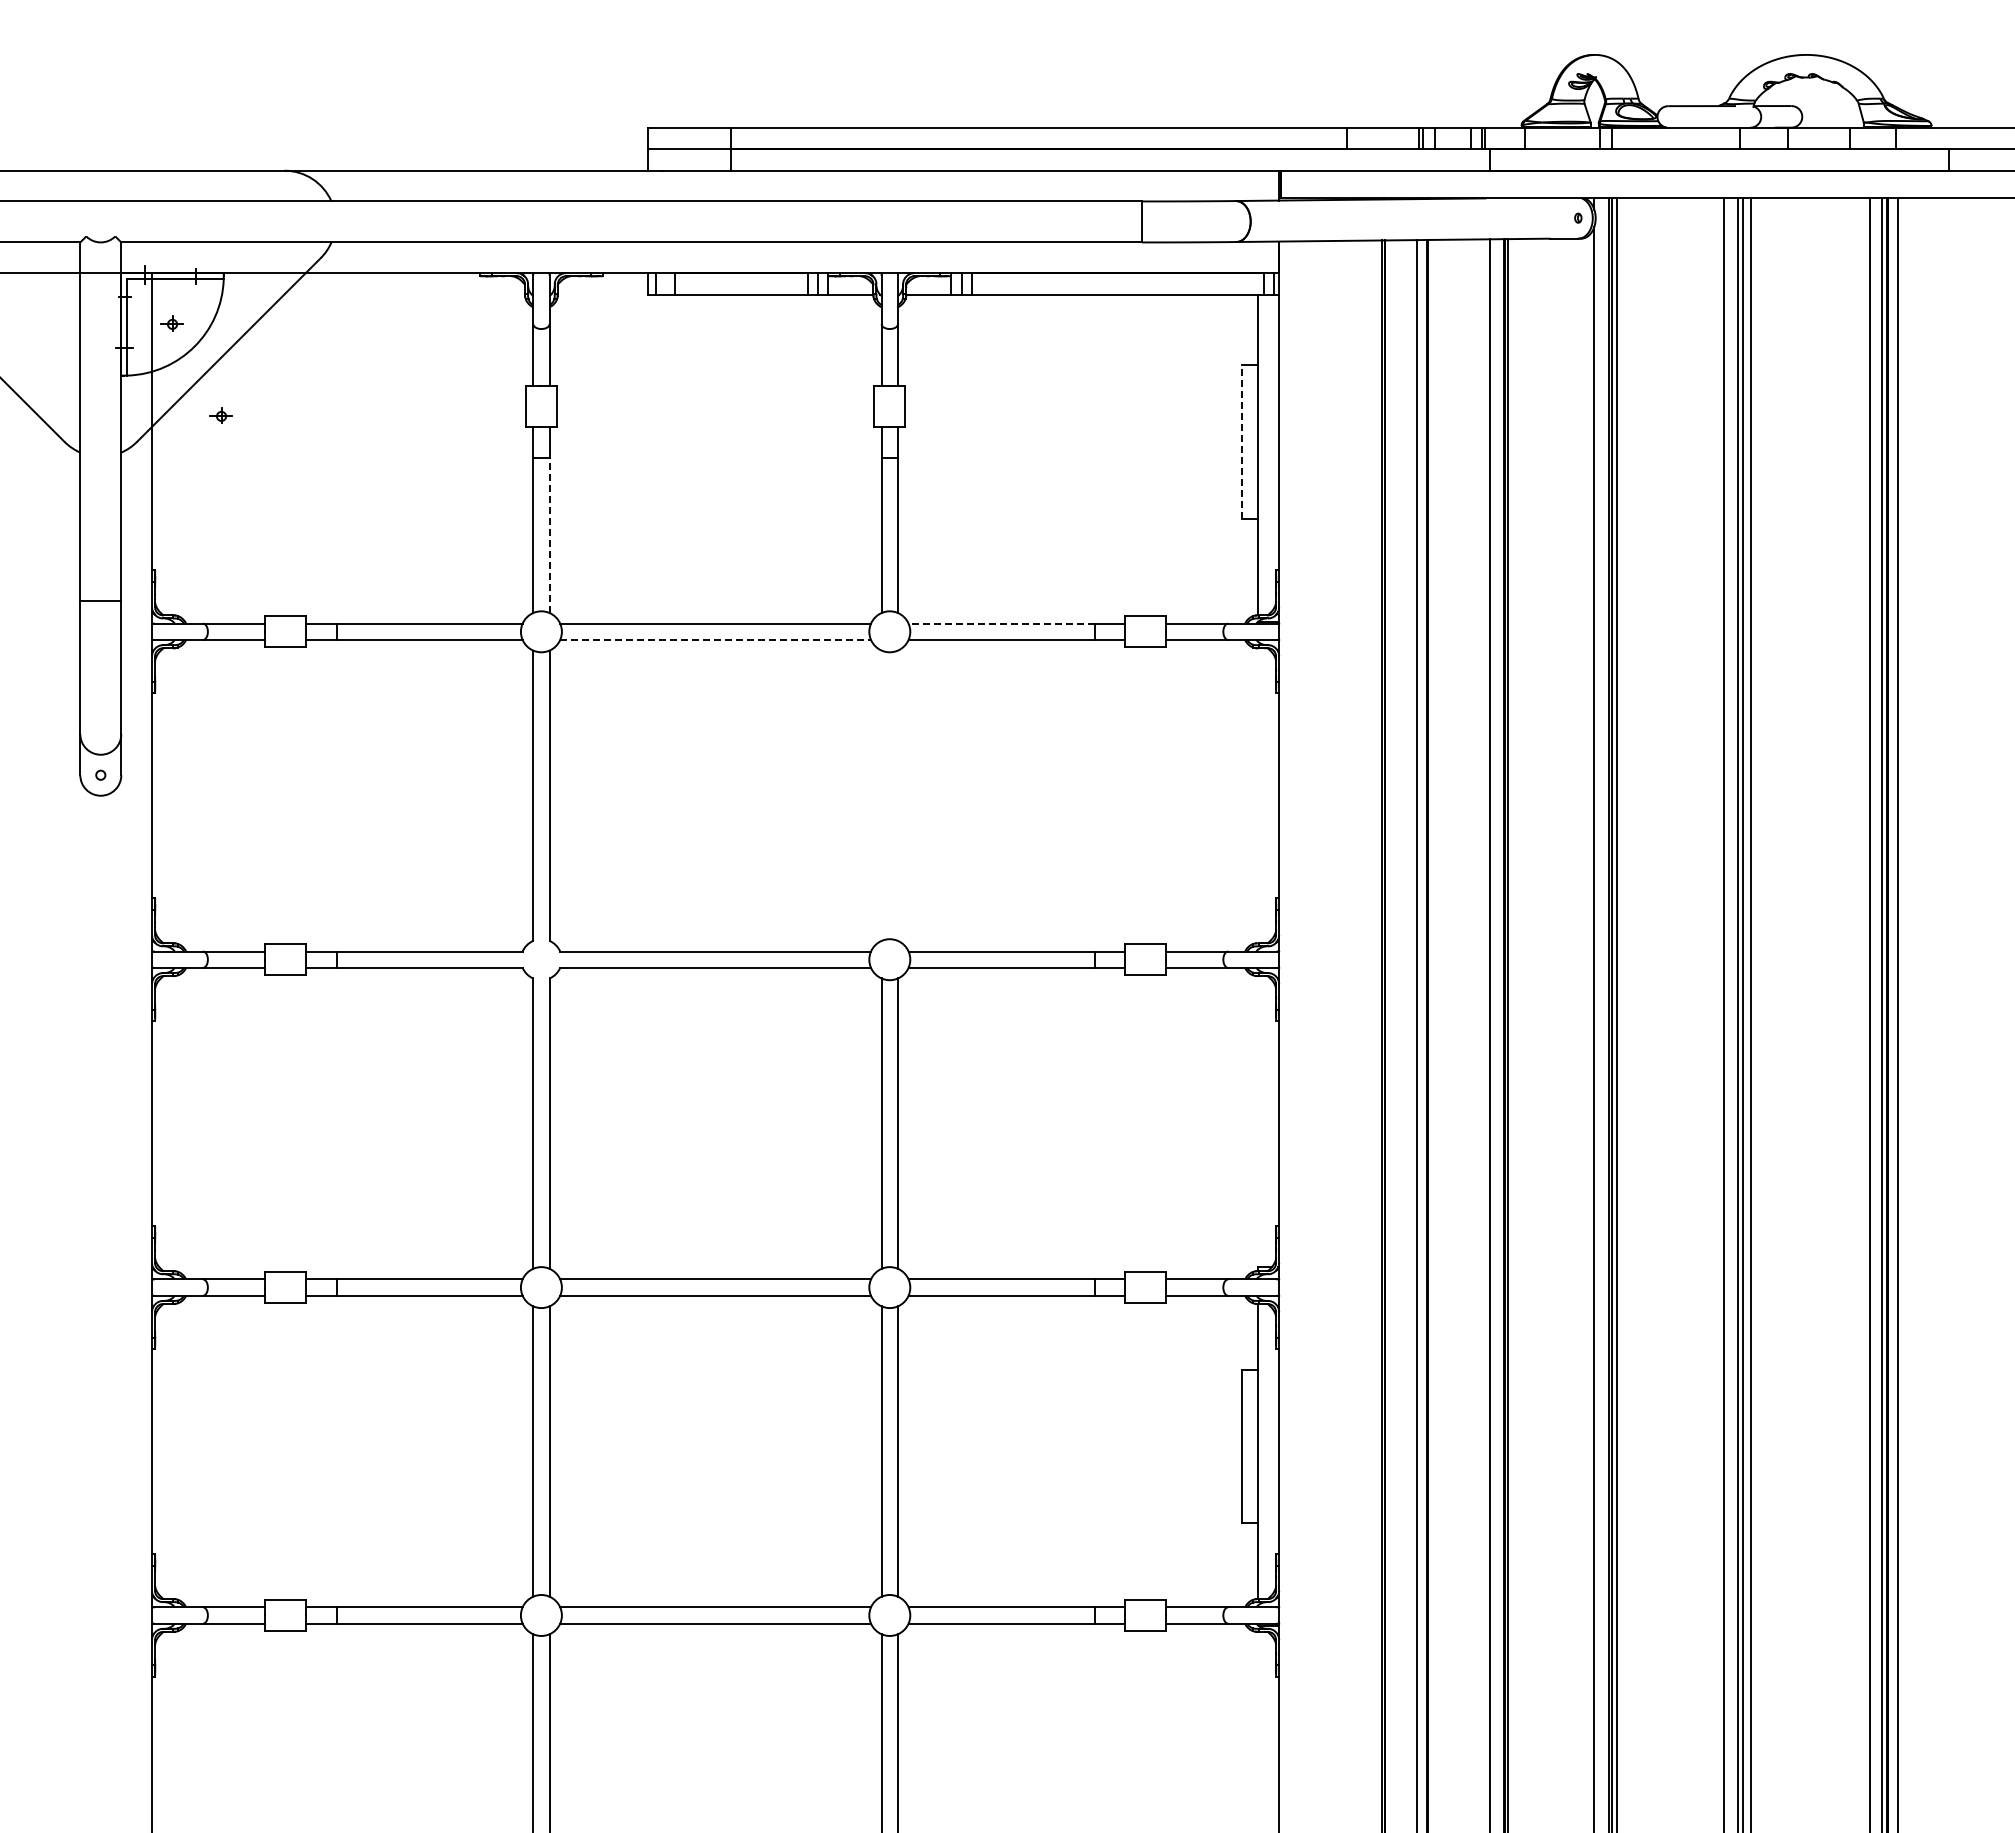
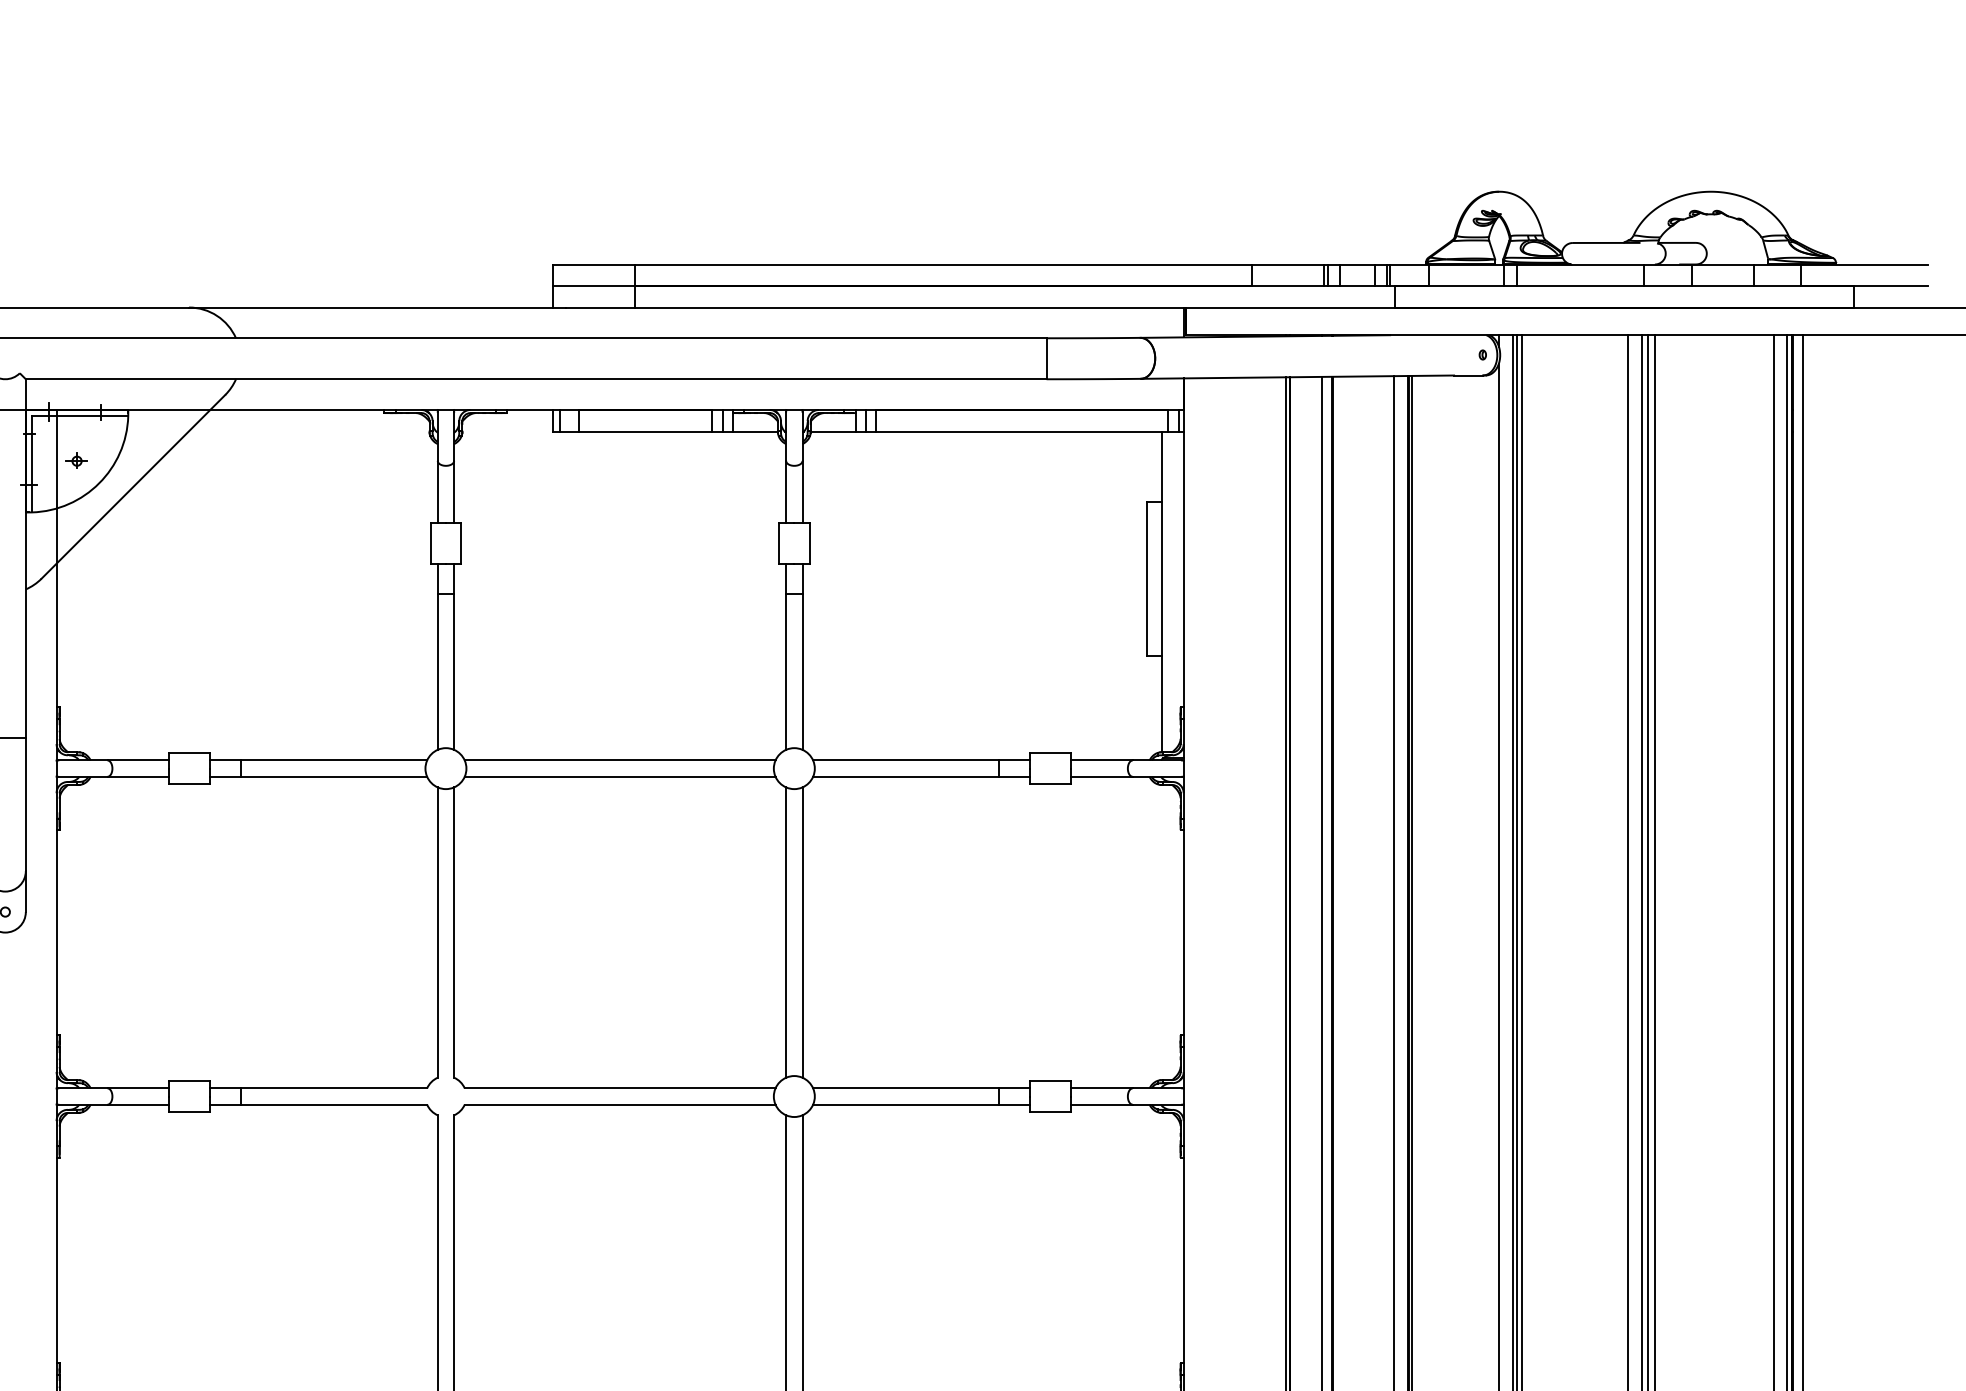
part: (220, 415) -> (125, 552), removed
line: (1242, 442) -> (1147, 579), dashed -> solid
line: (549, 535) -> (454, 672), dashed -> solid
line: (1001, 623) -> (906, 760), dashed -> solid
line: (716, 640) -> (621, 777), dashed -> solid
line: (881, 795) -> (786, 932), added
line: (898, 795) -> (803, 932), added

